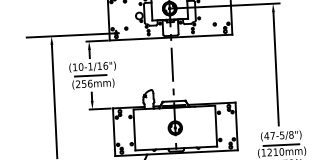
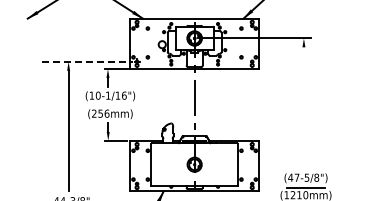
line: (70, 35) -> (88, 61), solid -> dashed
line: (275, 69) -> (303, 107), removed
line: (90, 75) -> (107, 105), removed

